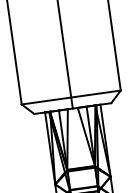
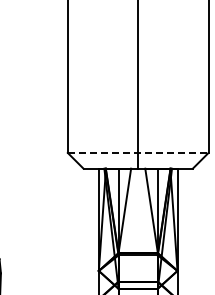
line: (71, 97) -> (138, 152), solid -> dashed

